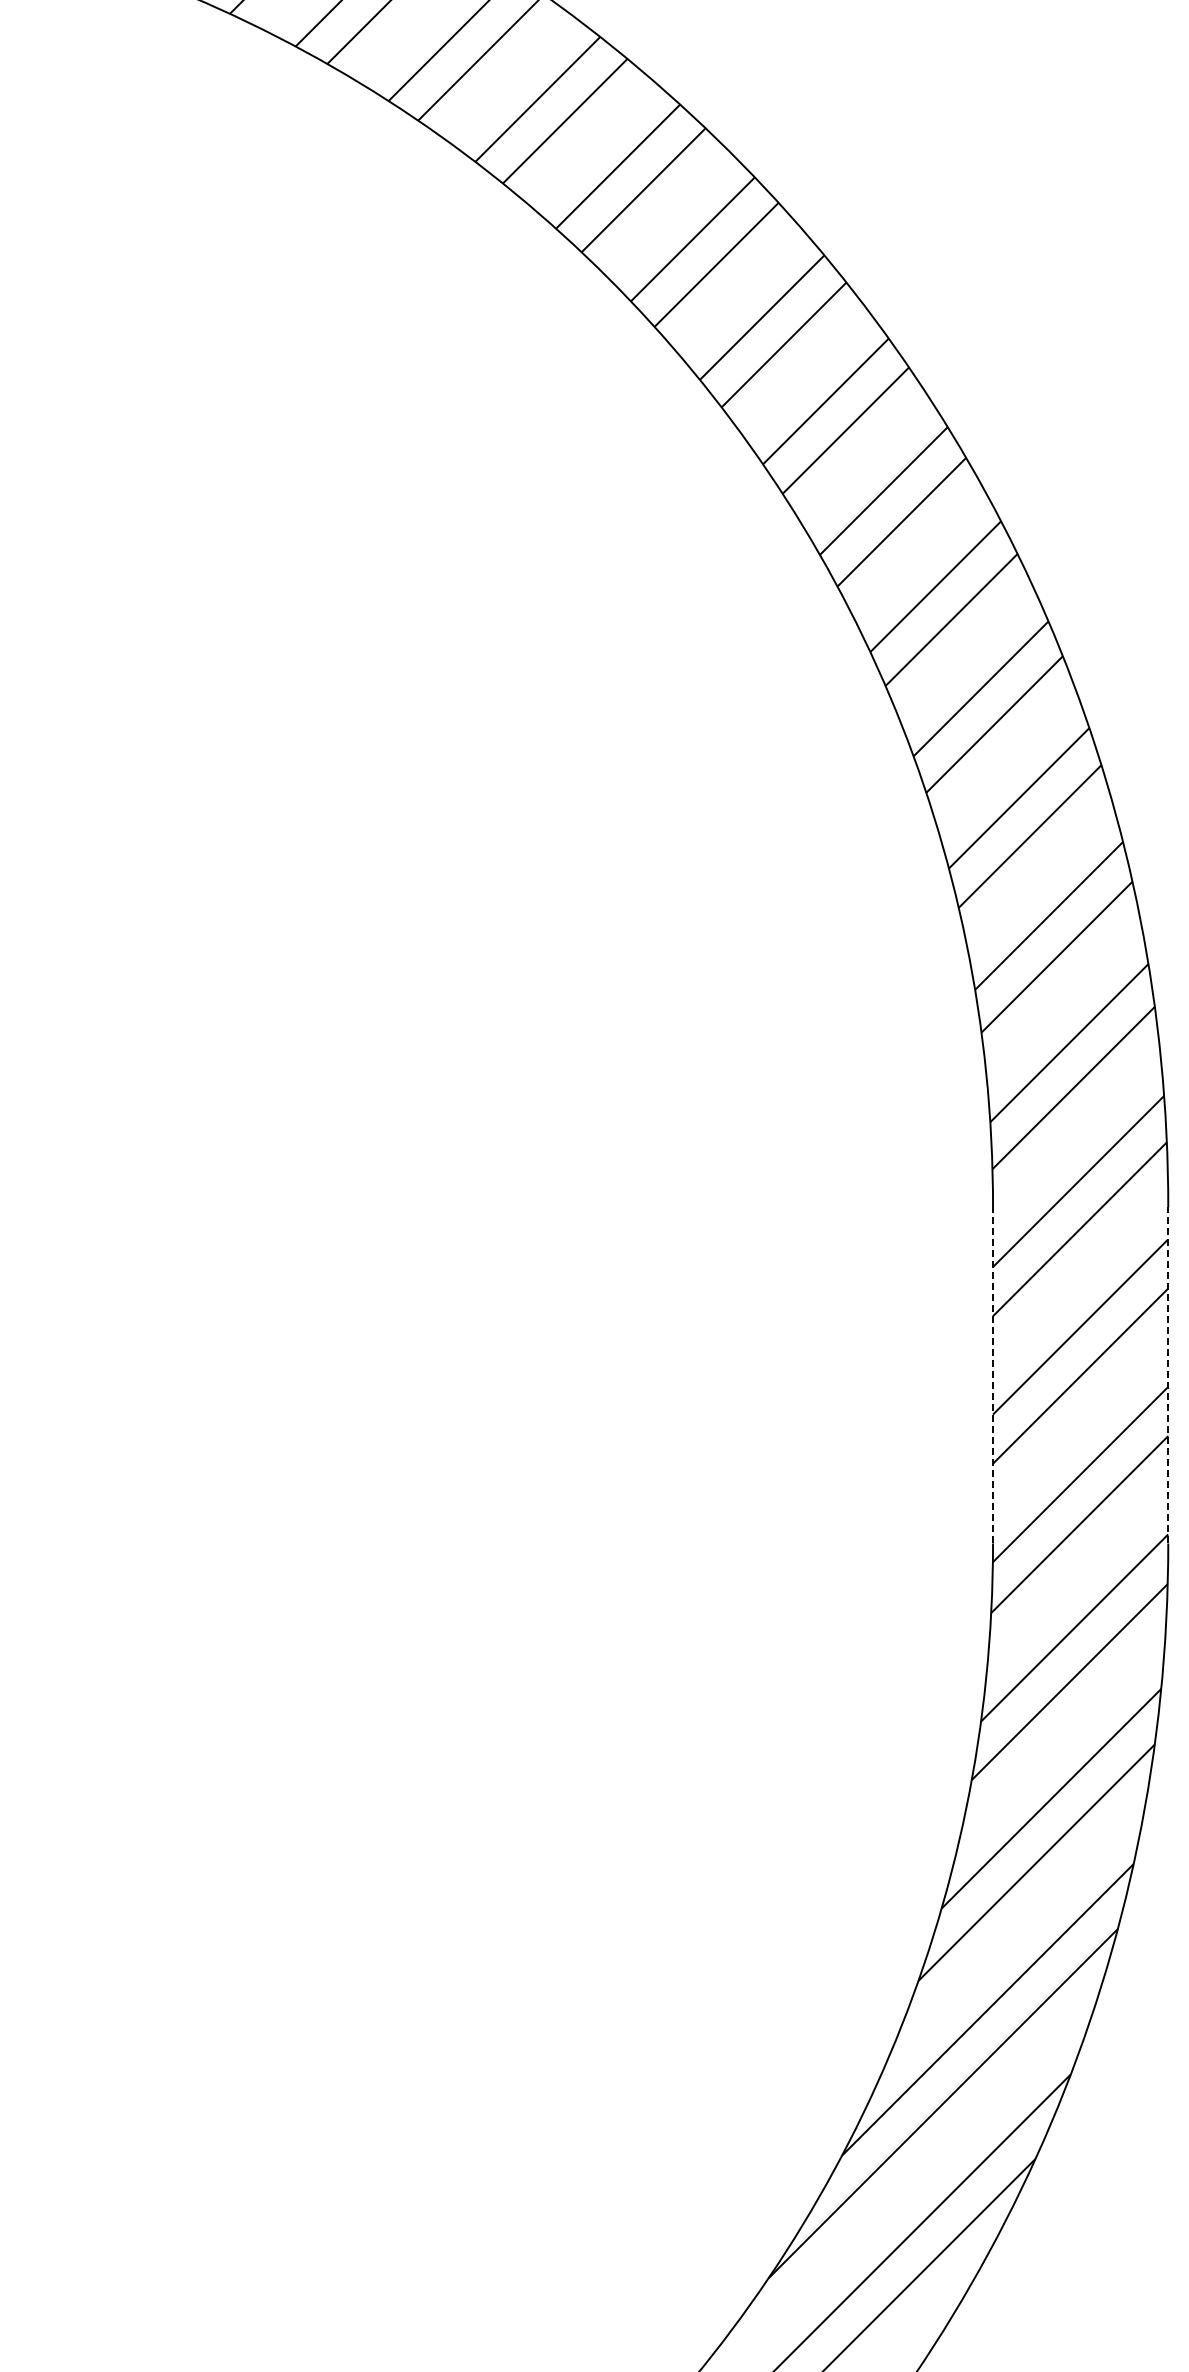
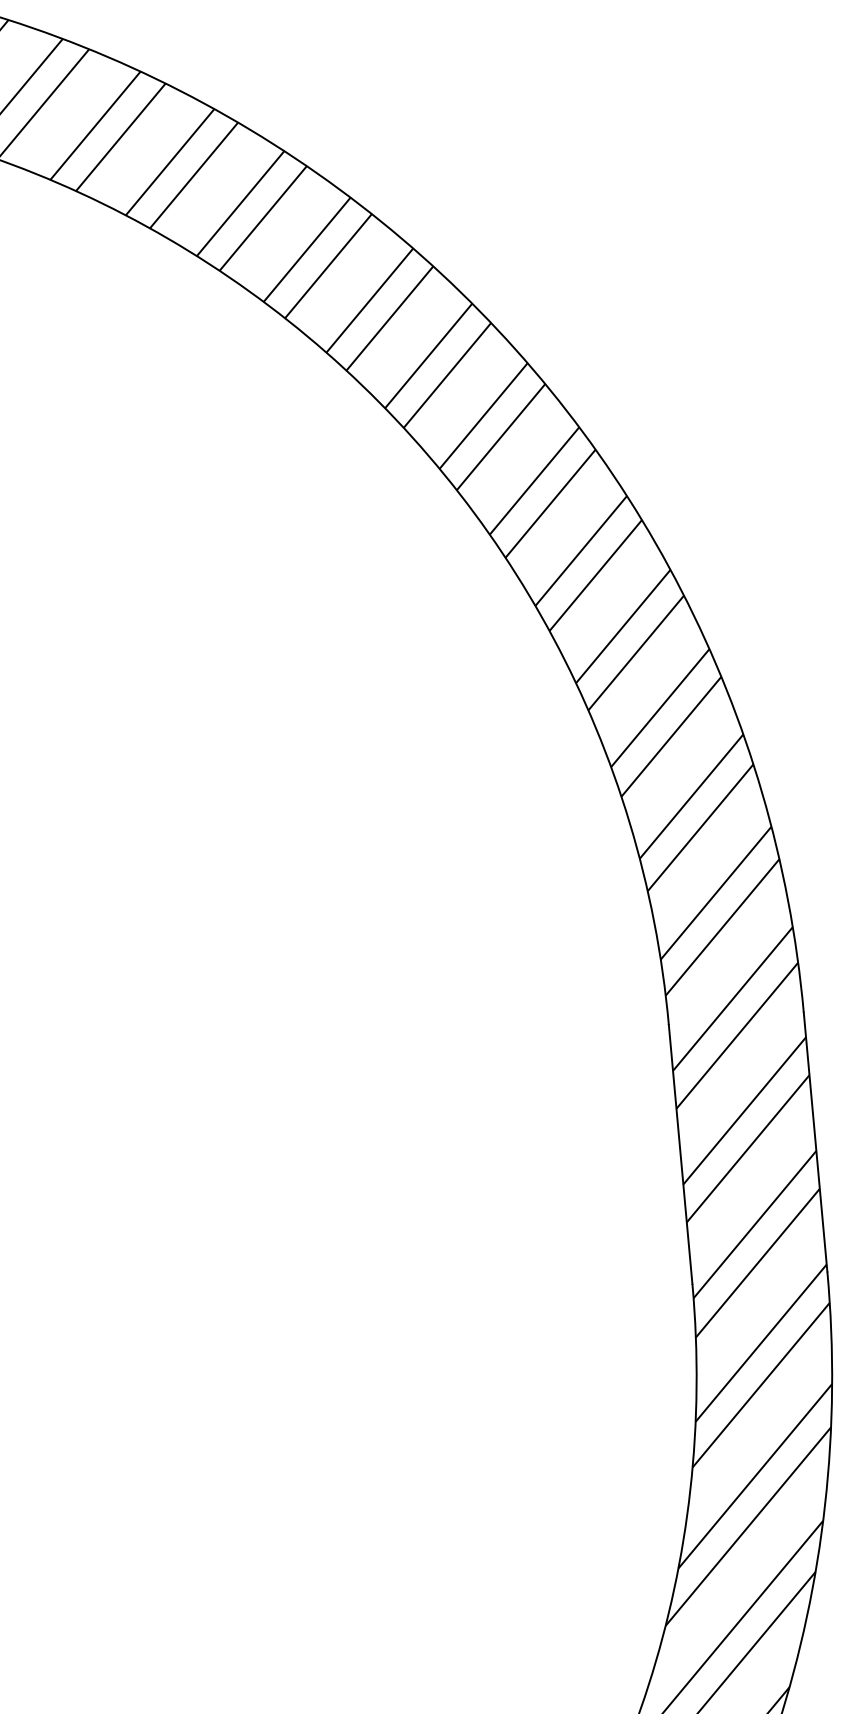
line: (993, 1374) -> (680, 1153), dashed -> solid
line: (1168, 1374) -> (815, 1141), dashed -> solid

